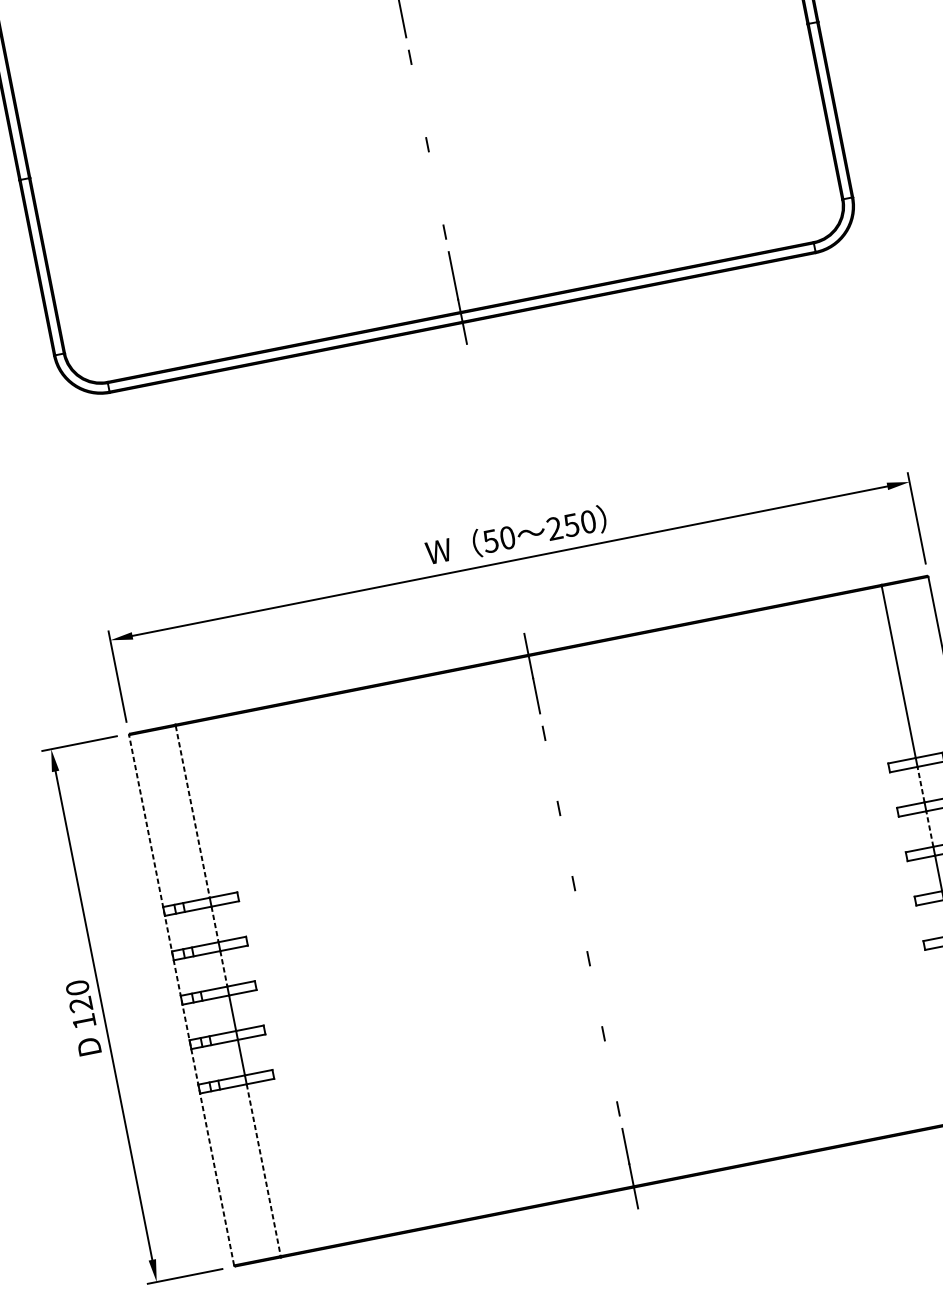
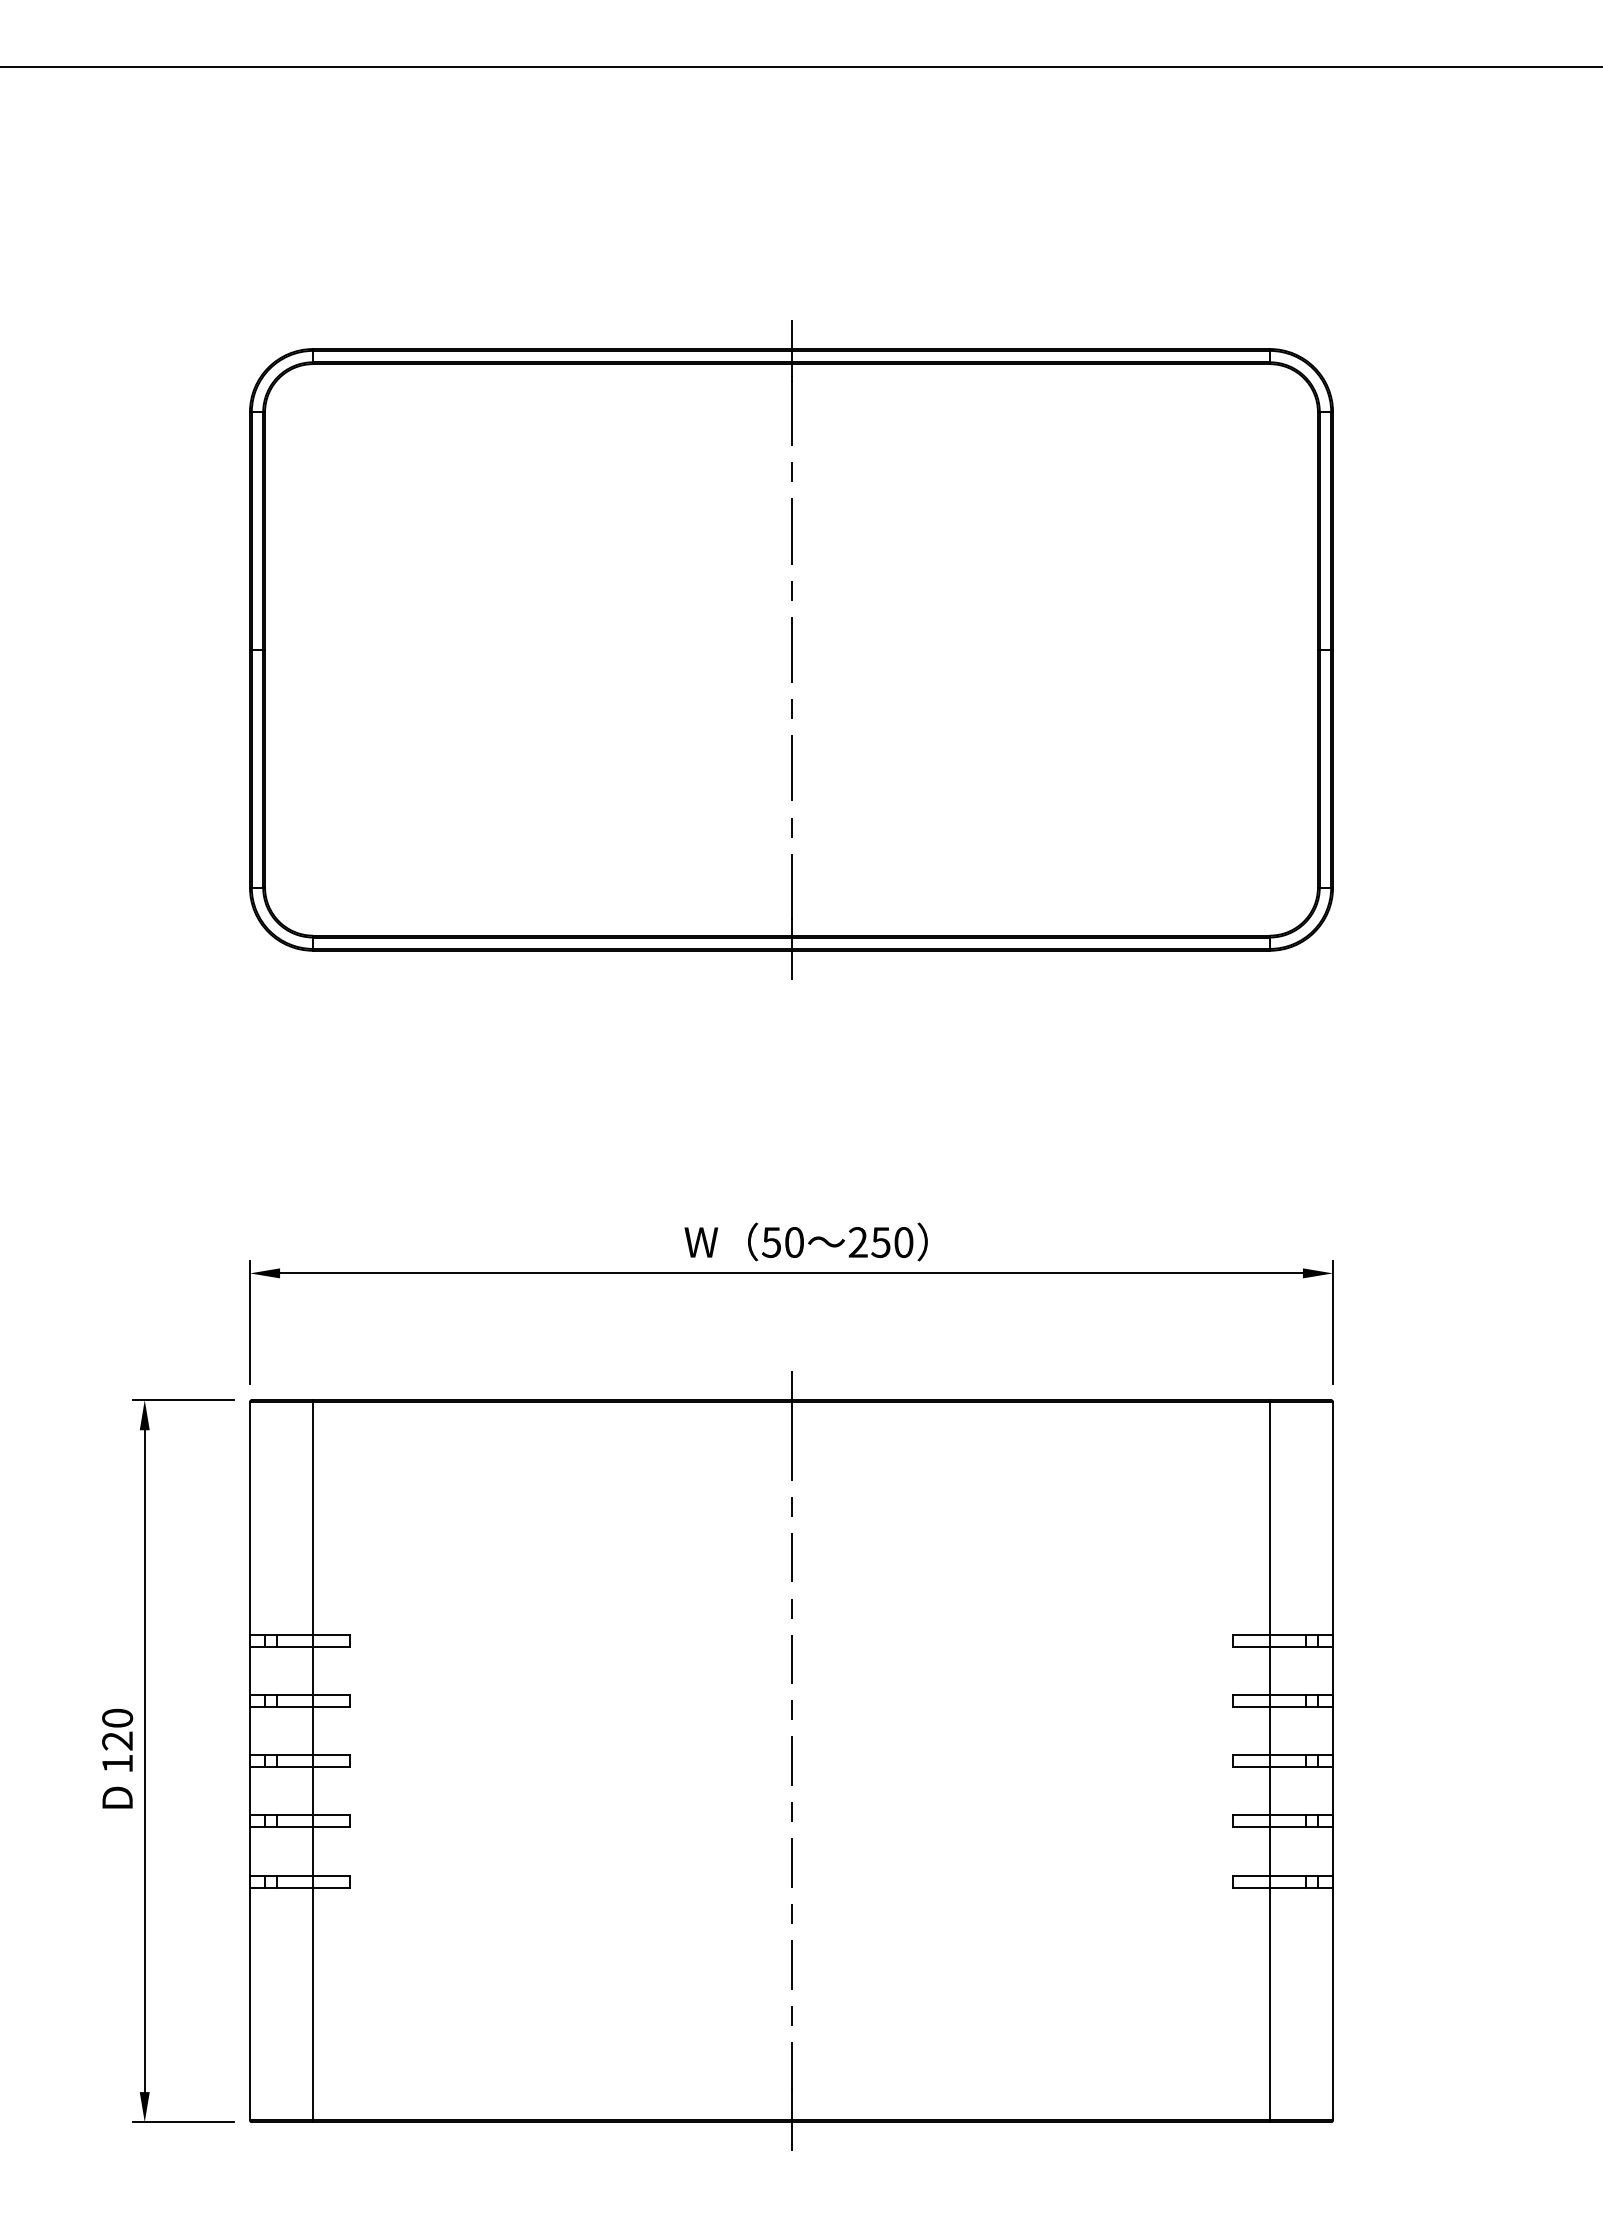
line: (418, 100) -> (791, 649), added
line: (436, 188) -> (791, 768), added
line: (551, 770) -> (791, 1557), added
line: (920, 784) -> (1269, 1670), dashed -> solid
line: (193, 811) -> (313, 1518), dashed -> solid
line: (929, 828) -> (1269, 1730), dashed -> solid
line: (566, 846) -> (791, 1659), added
line: (581, 921) -> (791, 1761), added
line: (215, 924) -> (313, 1671), dashed -> solid
line: (224, 969) -> (313, 1731), dashed -> solid
line: (596, 995) -> (791, 1862), added
line: (181, 999) -> (250, 1760), dashed -> solid
line: (610, 1071) -> (791, 1964), added
line: (264, 1170) -> (313, 2004), dashed -> solid

